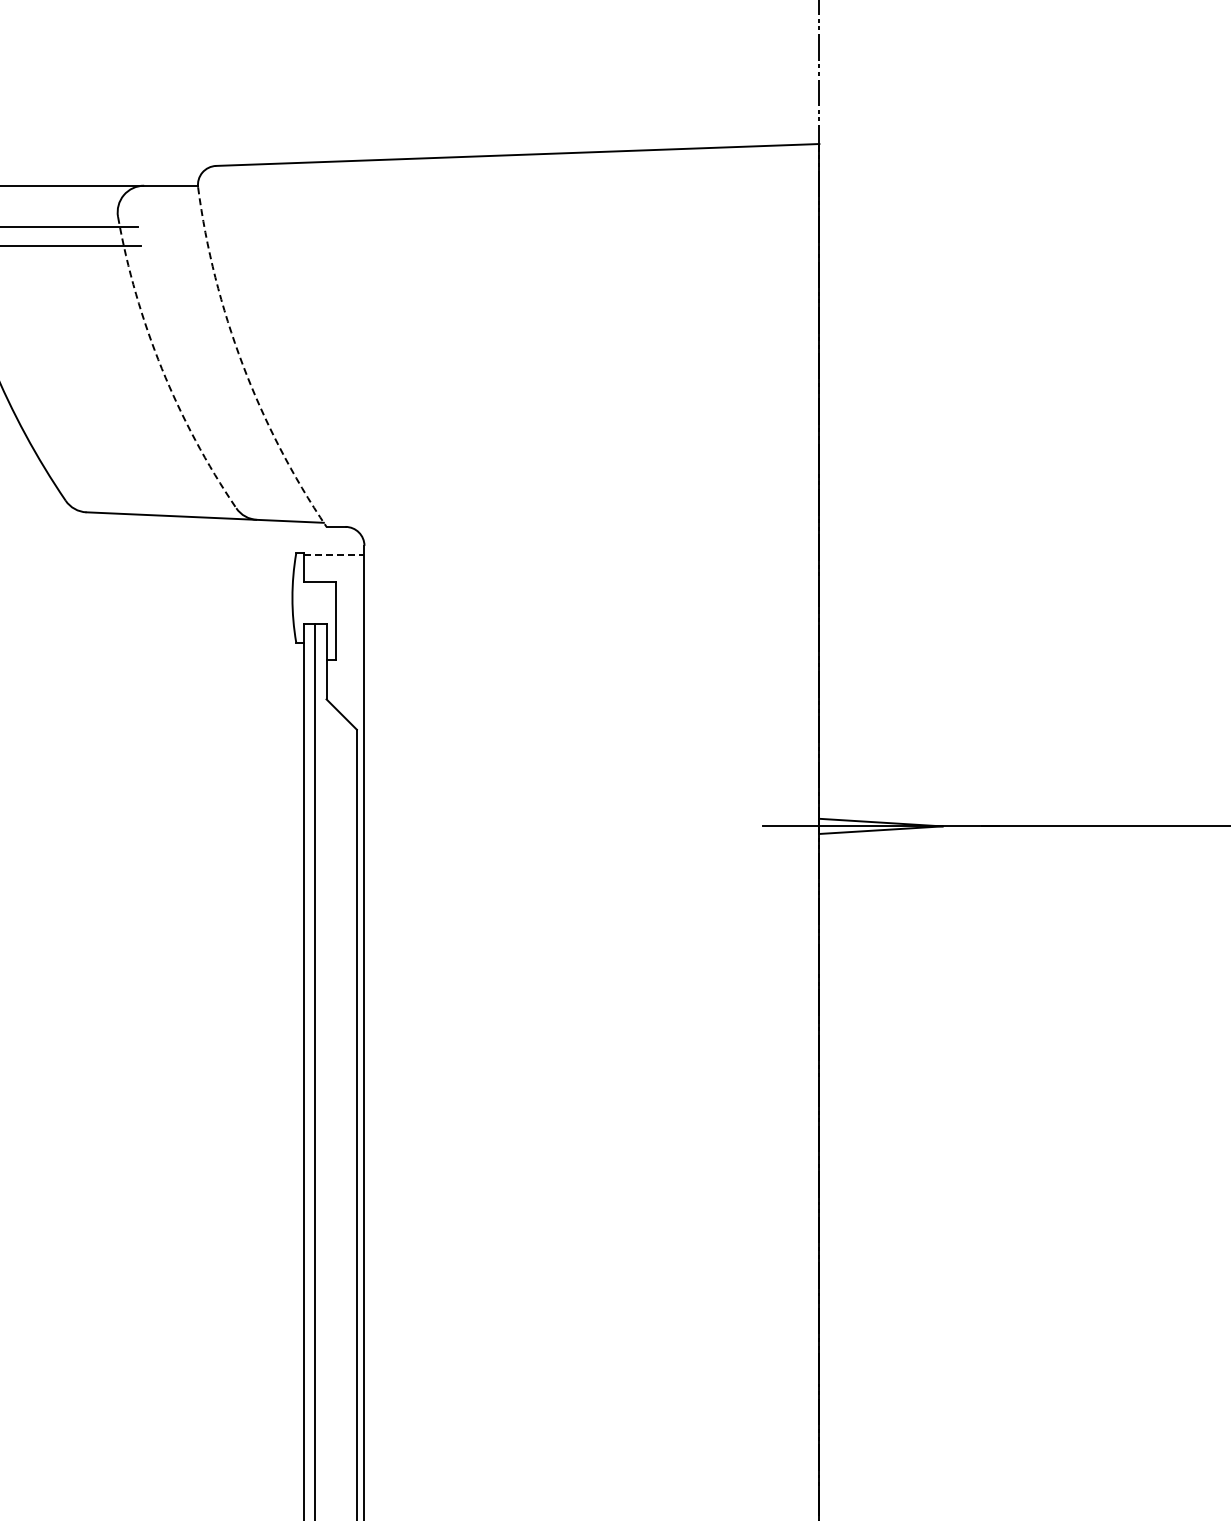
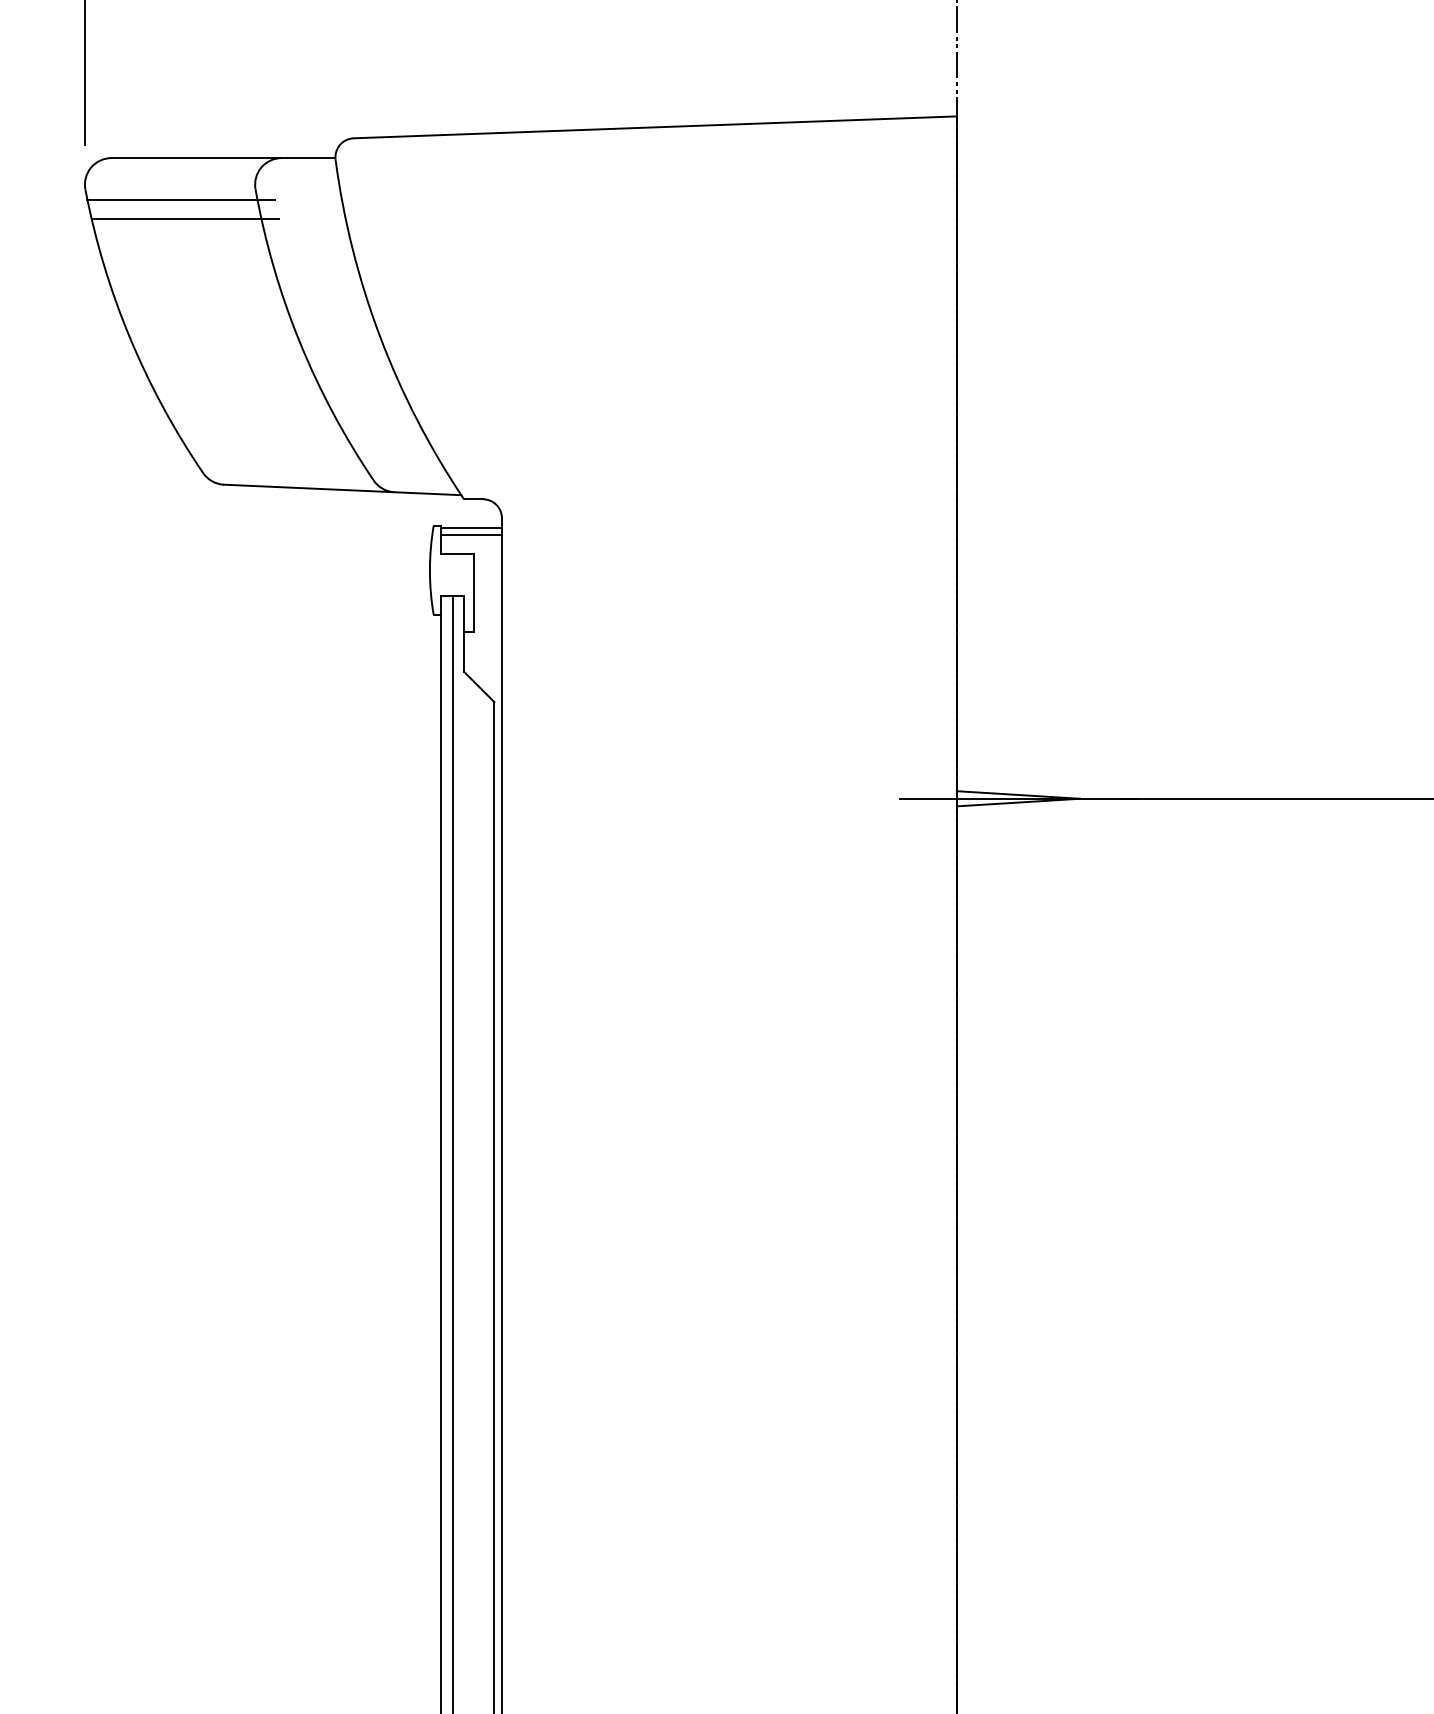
arc: (243, 364) -> (380, 336), dashed -> solid
arc: (162, 369) -> (299, 341), dashed -> solid
line: (335, 555) -> (472, 527), dashed -> solid
line: (334, 563) -> (471, 535), added

